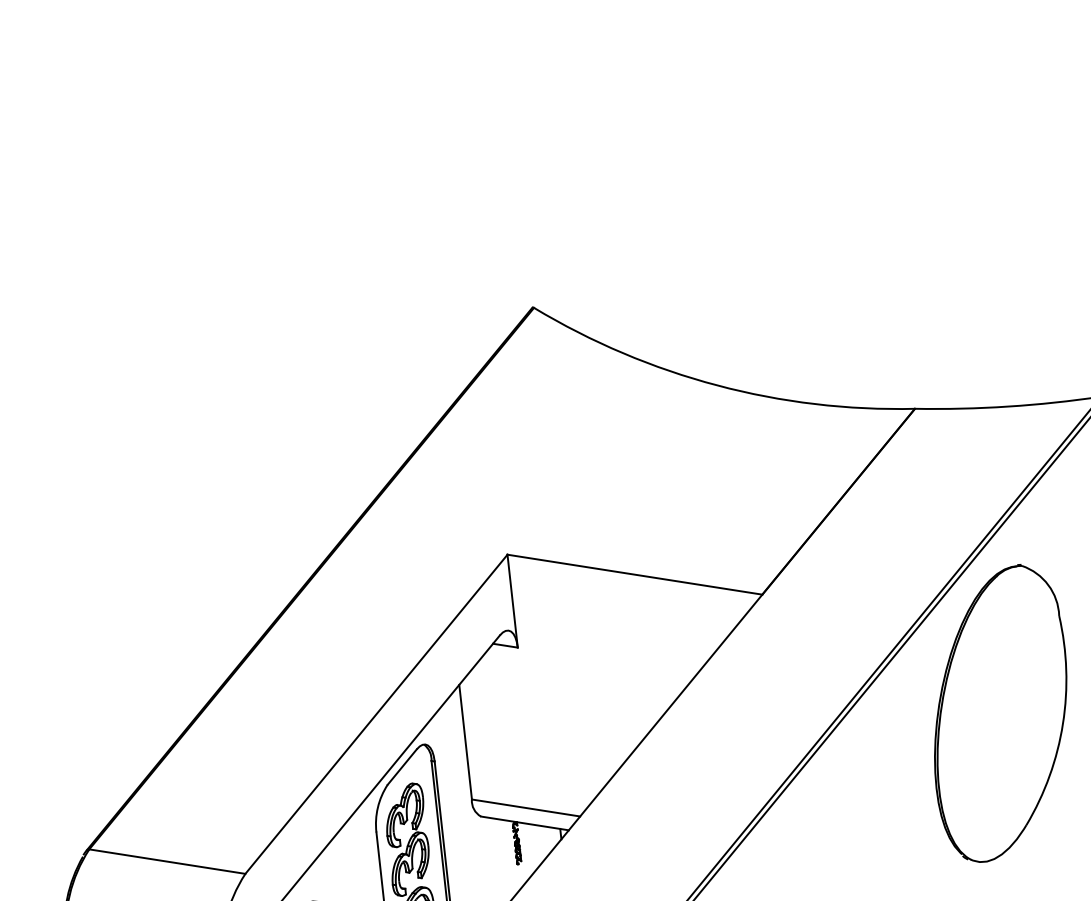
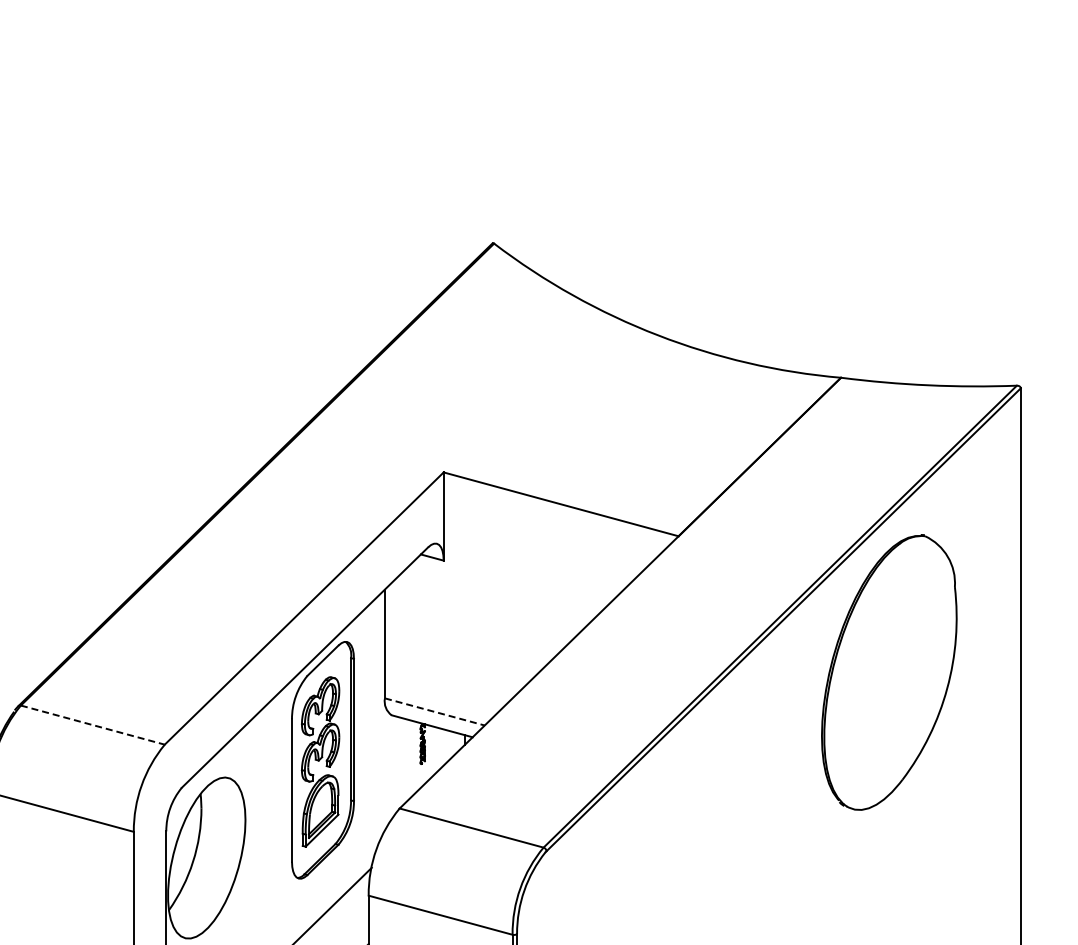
line: (525, 807) -> (434, 711), solid -> dashed
line: (167, 862) -> (92, 725), solid -> dashed

